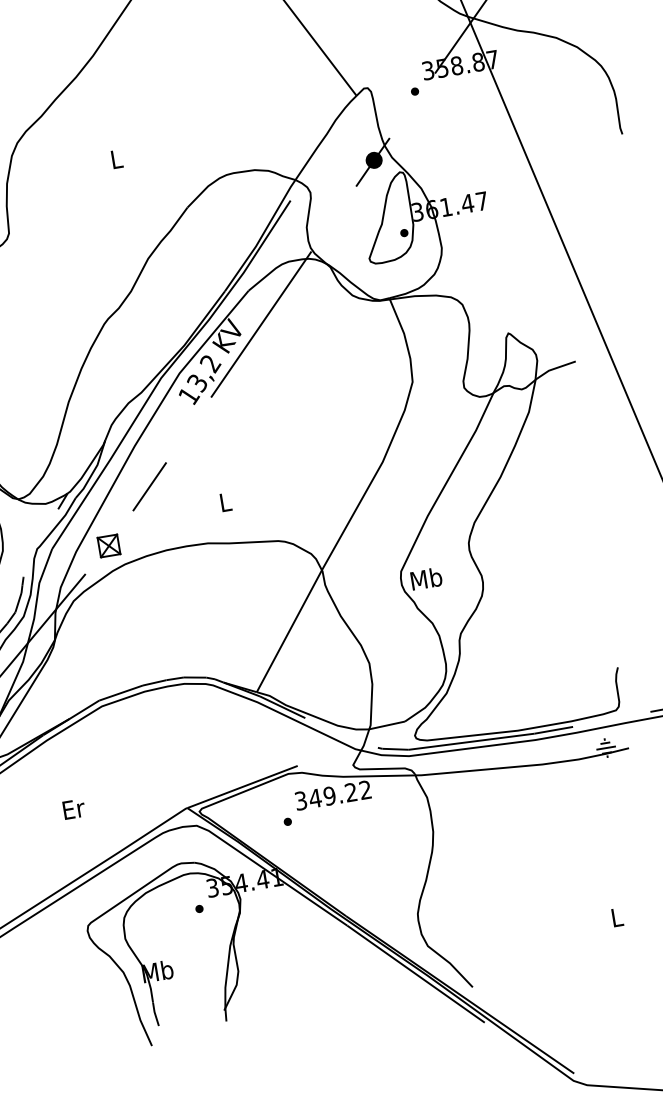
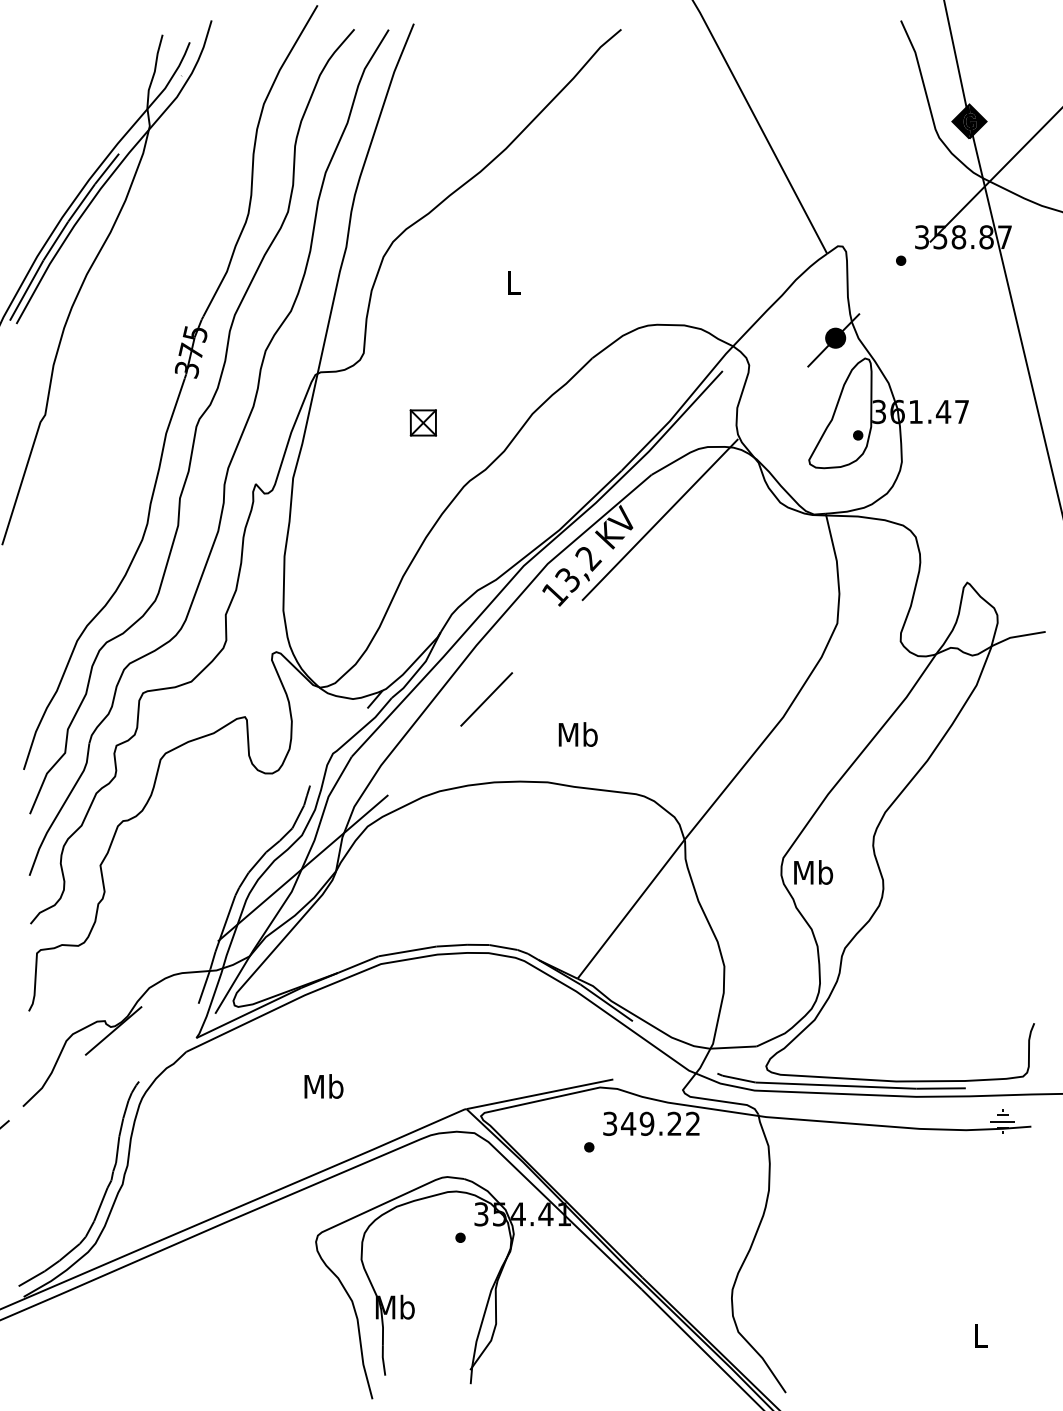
text: (224, 502) -> (577, 734), L -> Mb
part: (108, 545) -> (422, 422), moved
text: (73, 809) -> (323, 1086), Er -> Mb

